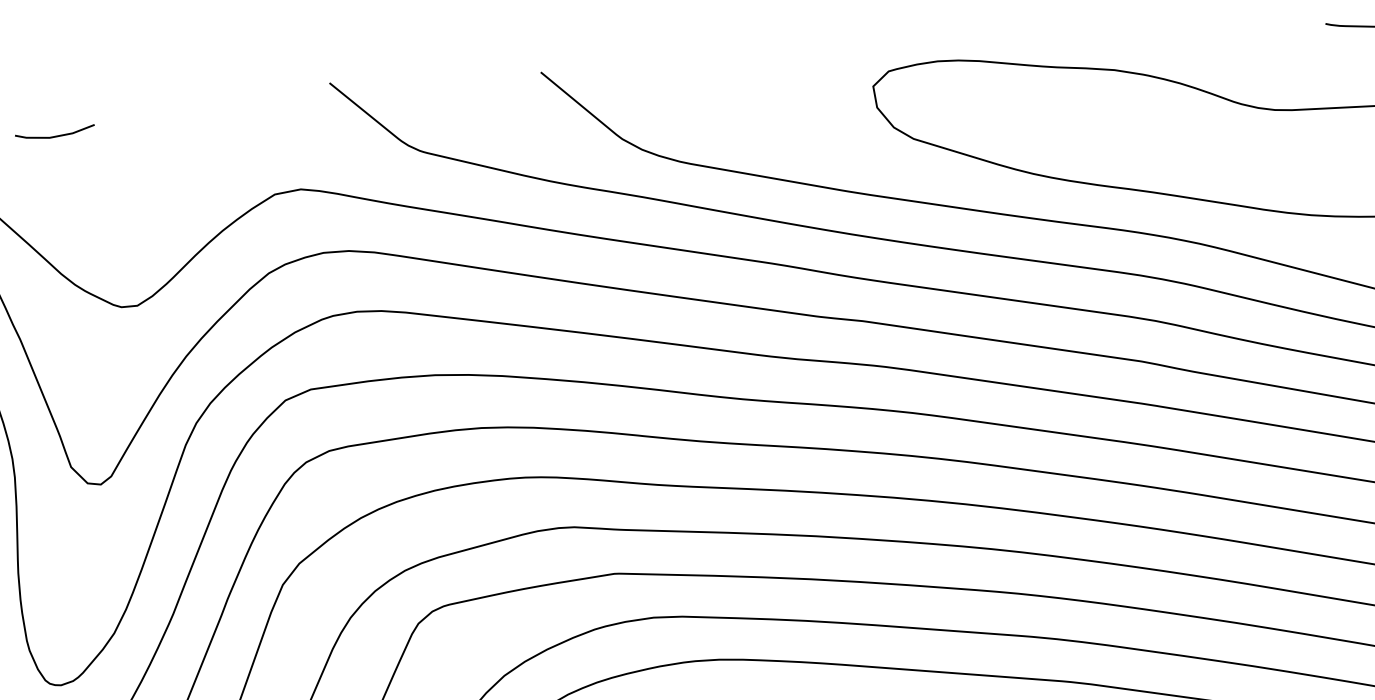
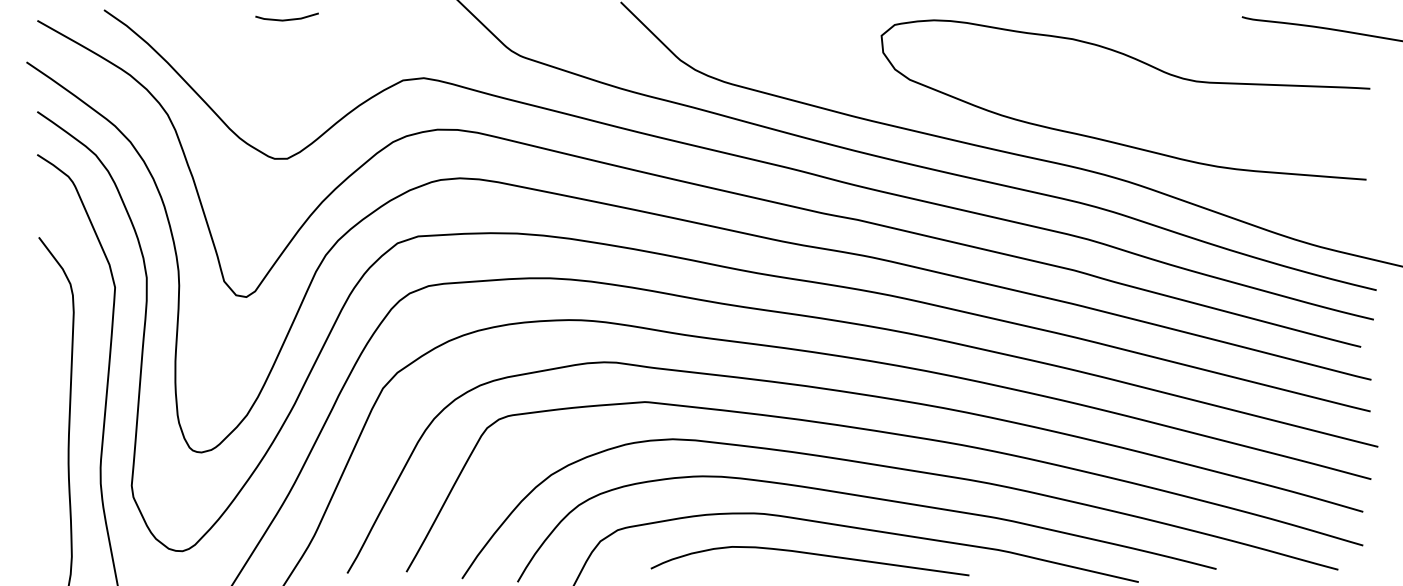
line: (54, 136) -> (286, 19), moved

